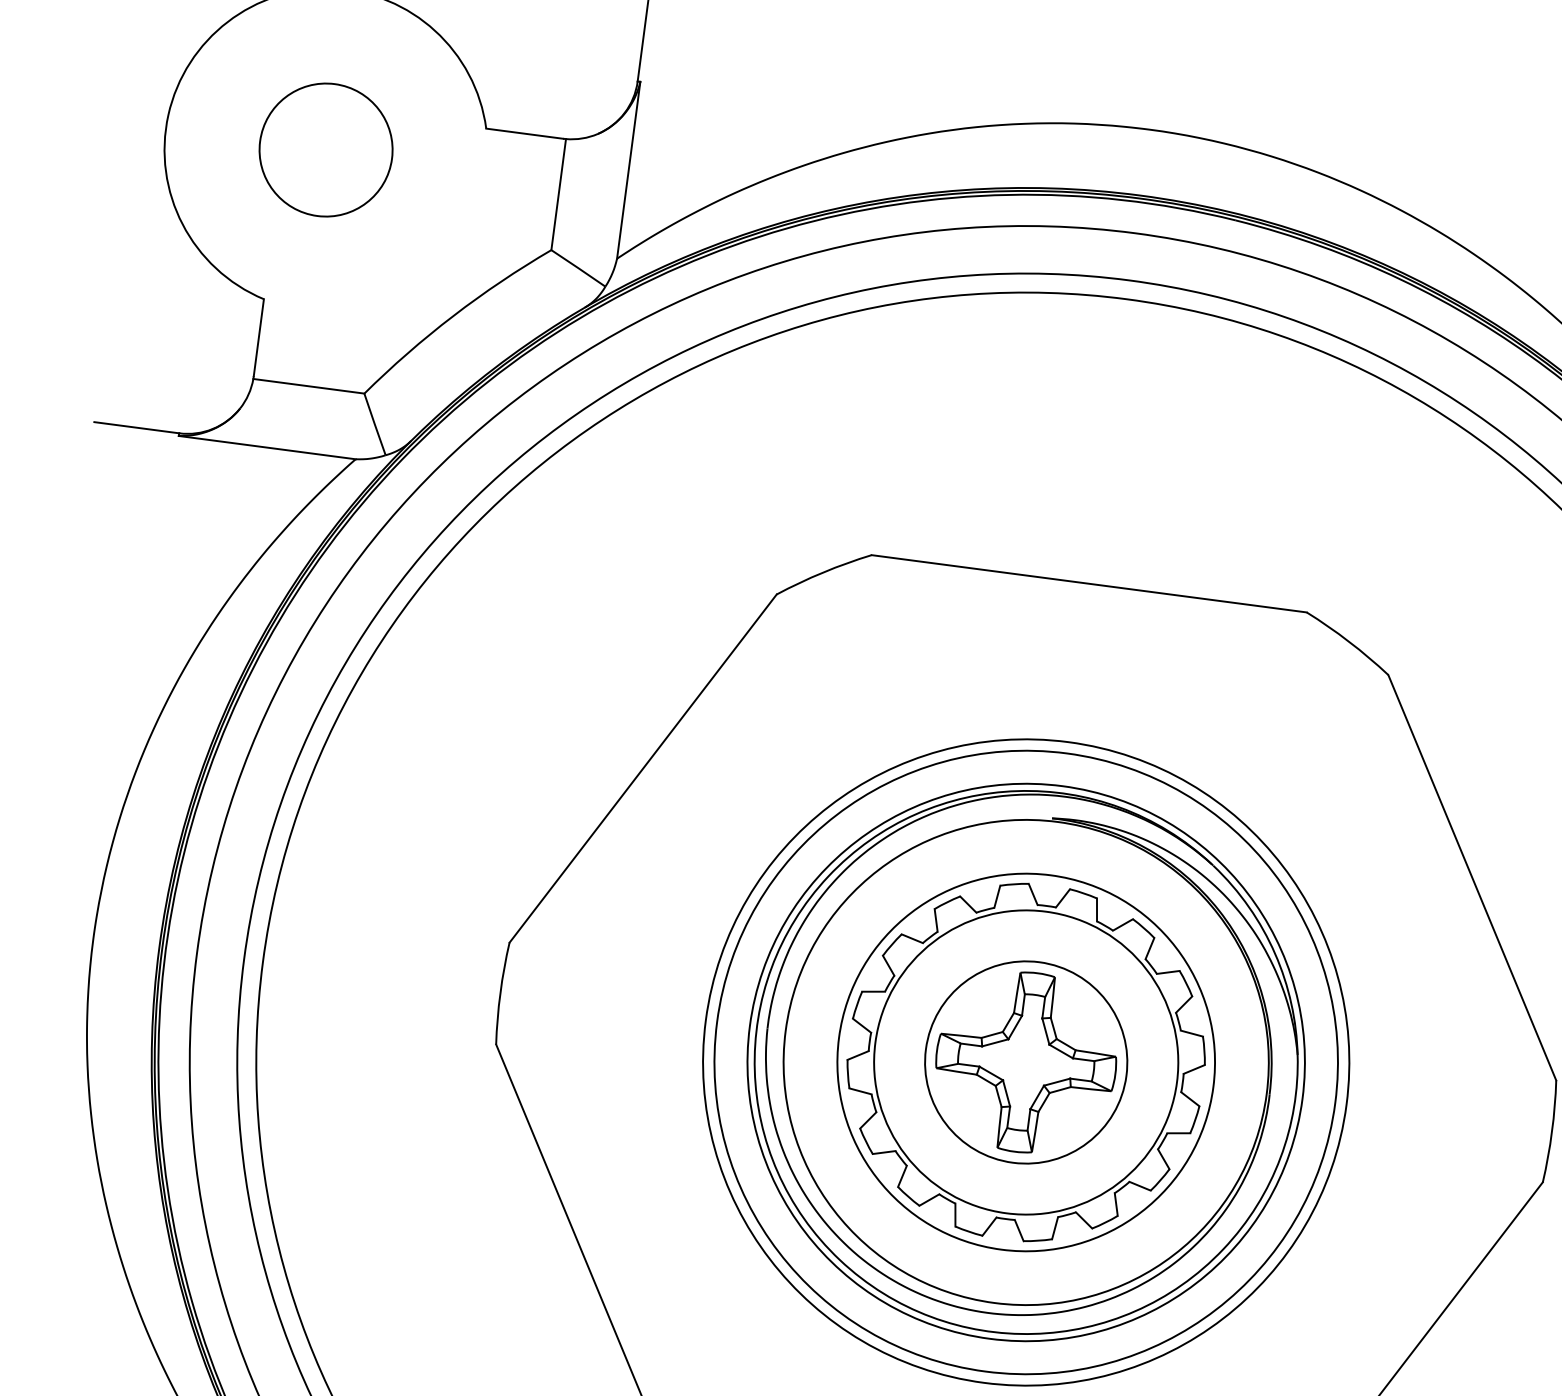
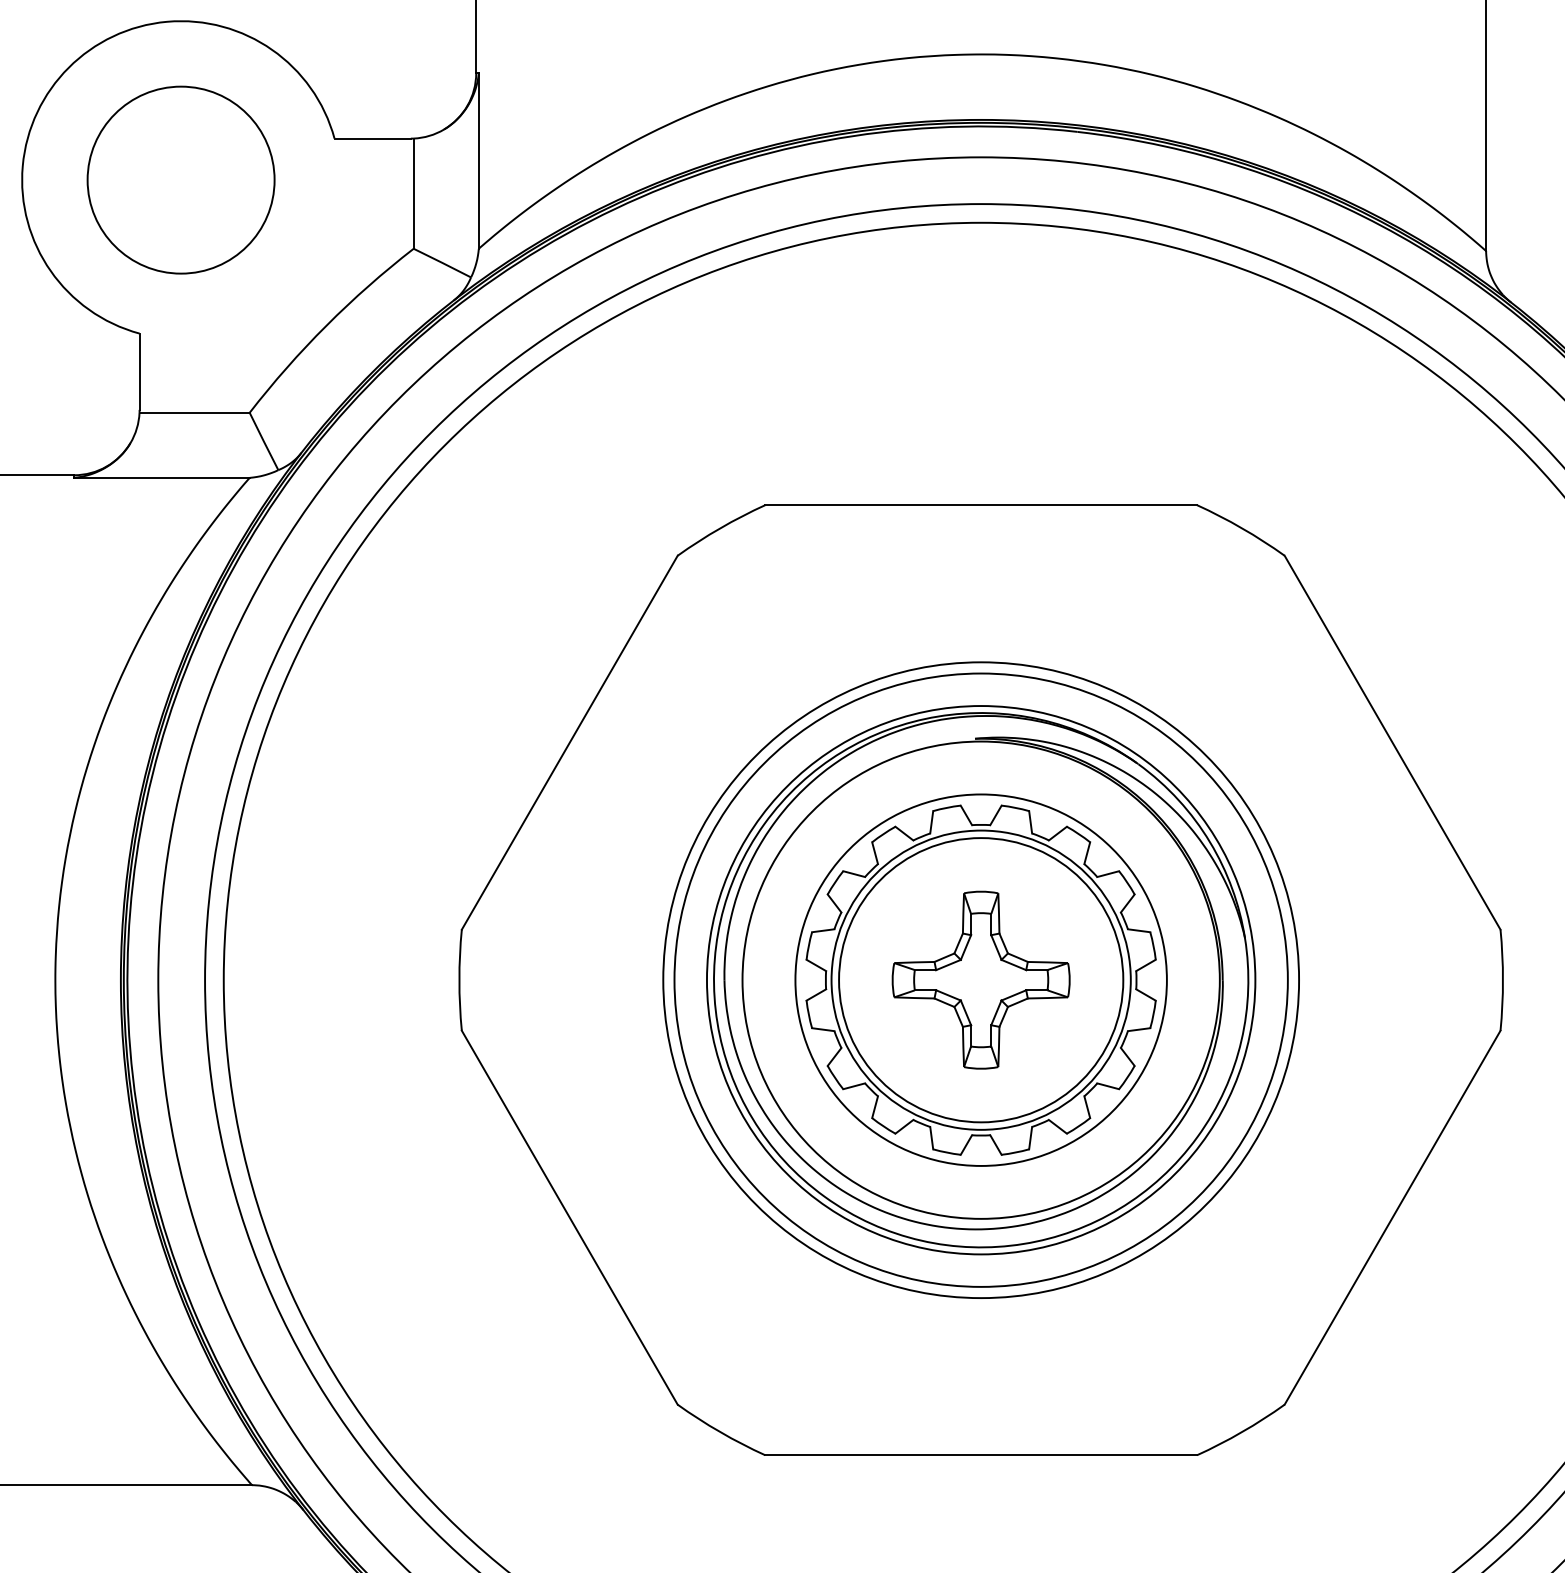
circle: (325, 149) -> (180, 179), size x1.43
circle: (1026, 1062) -> (981, 980), size x1.43

